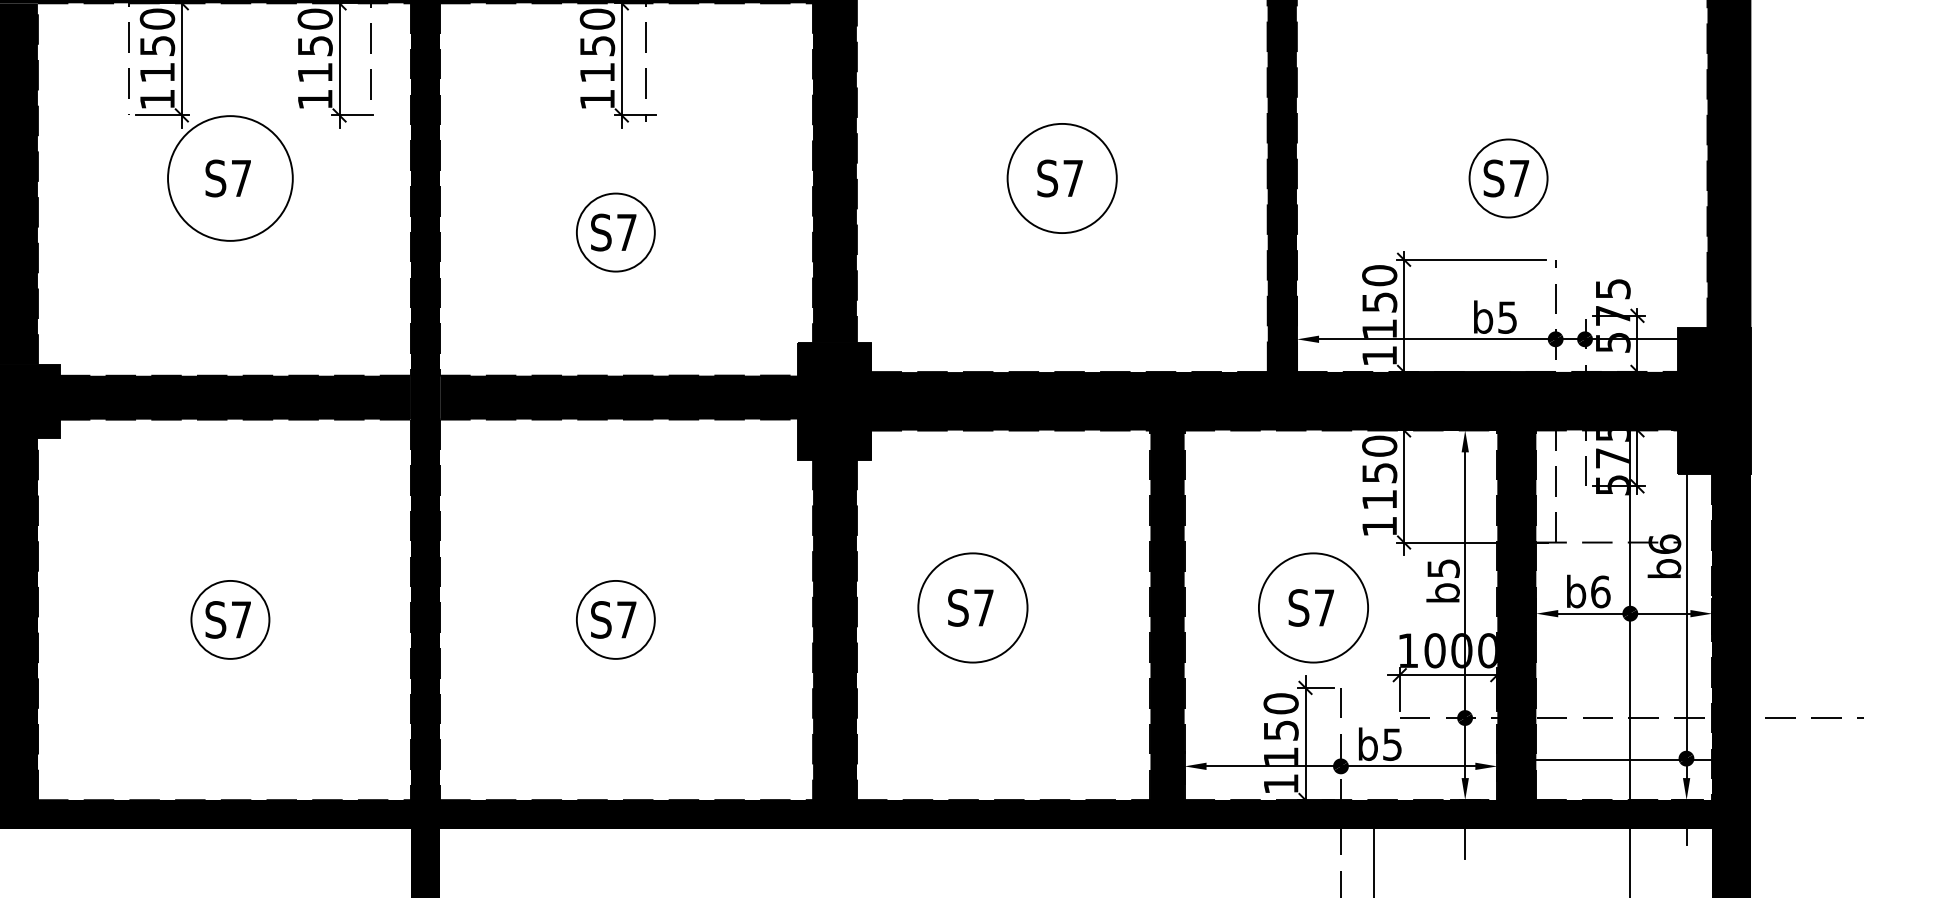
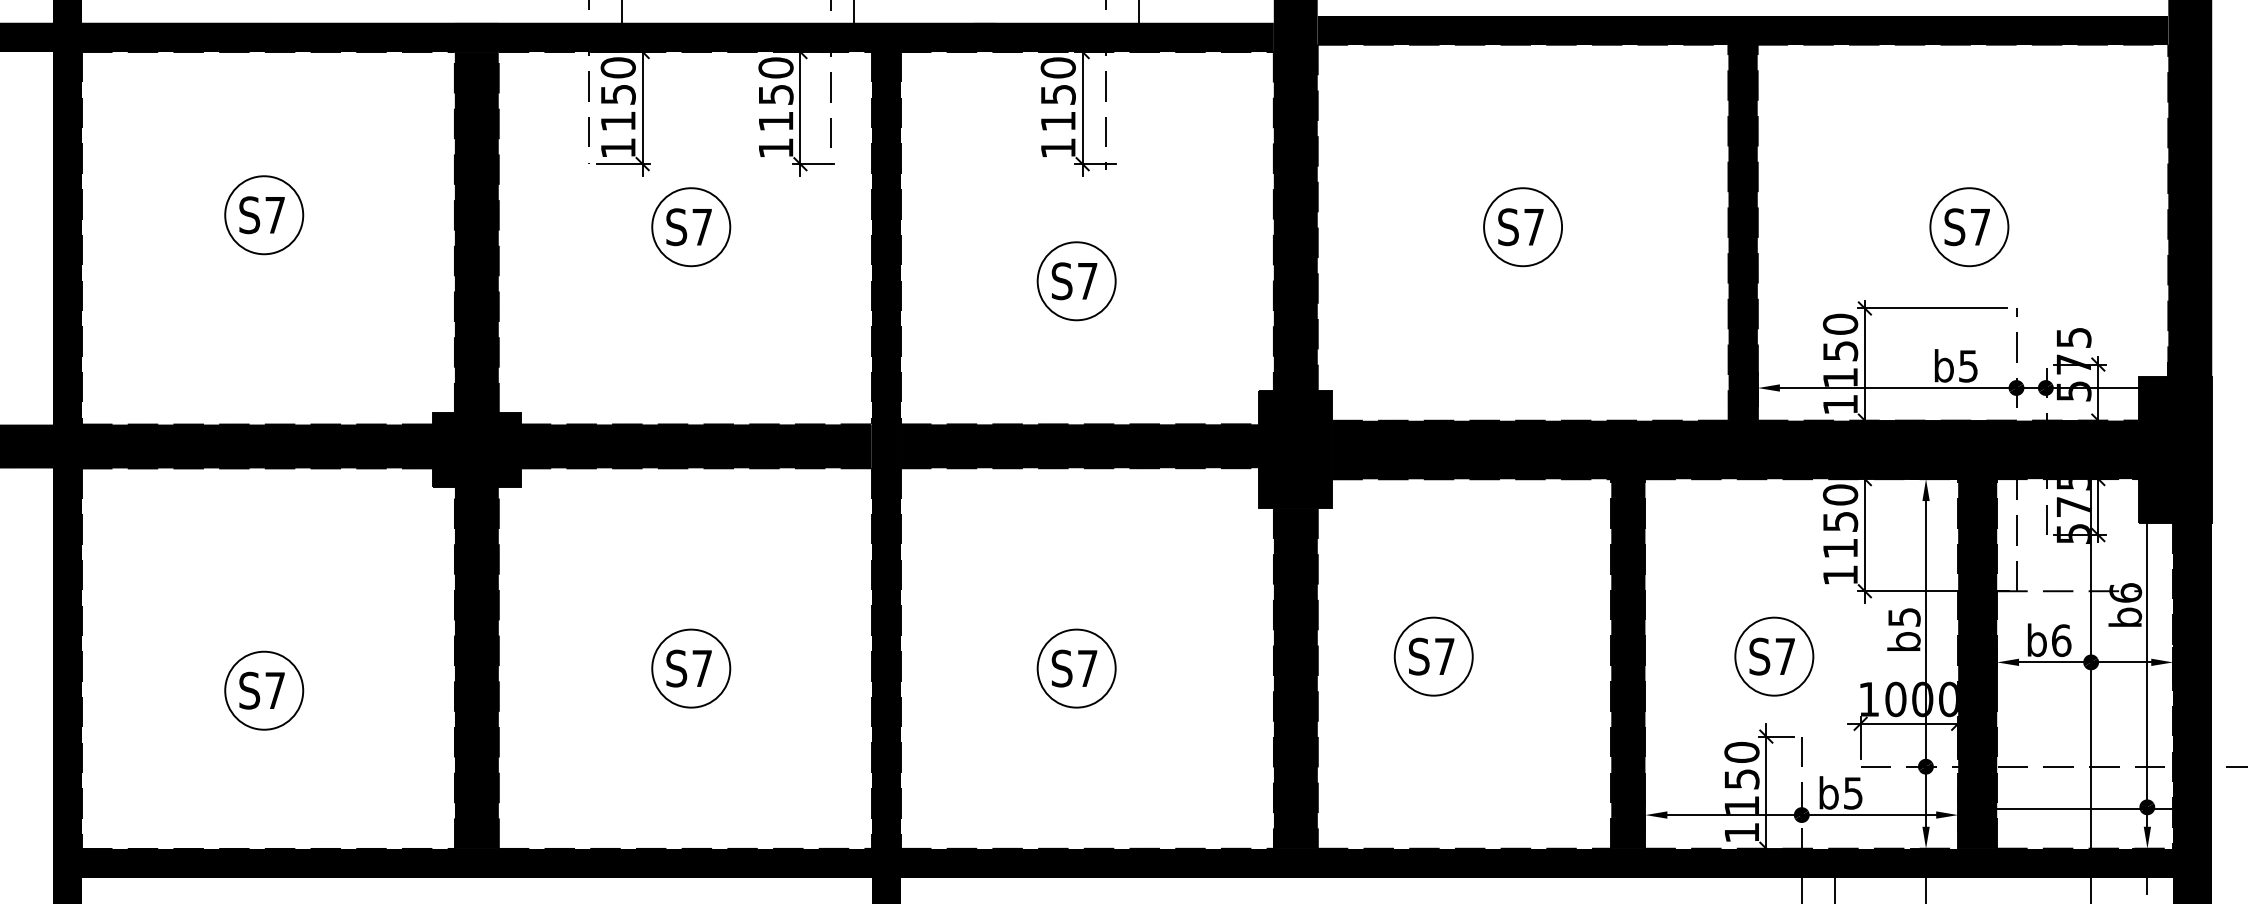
circle: (230, 178) -> (691, 227), size x0.62
circle: (1062, 178) -> (1523, 227), size x0.71
circle: (972, 607) -> (1433, 656), size x0.71
circle: (1313, 607) -> (1774, 656), size x0.71

